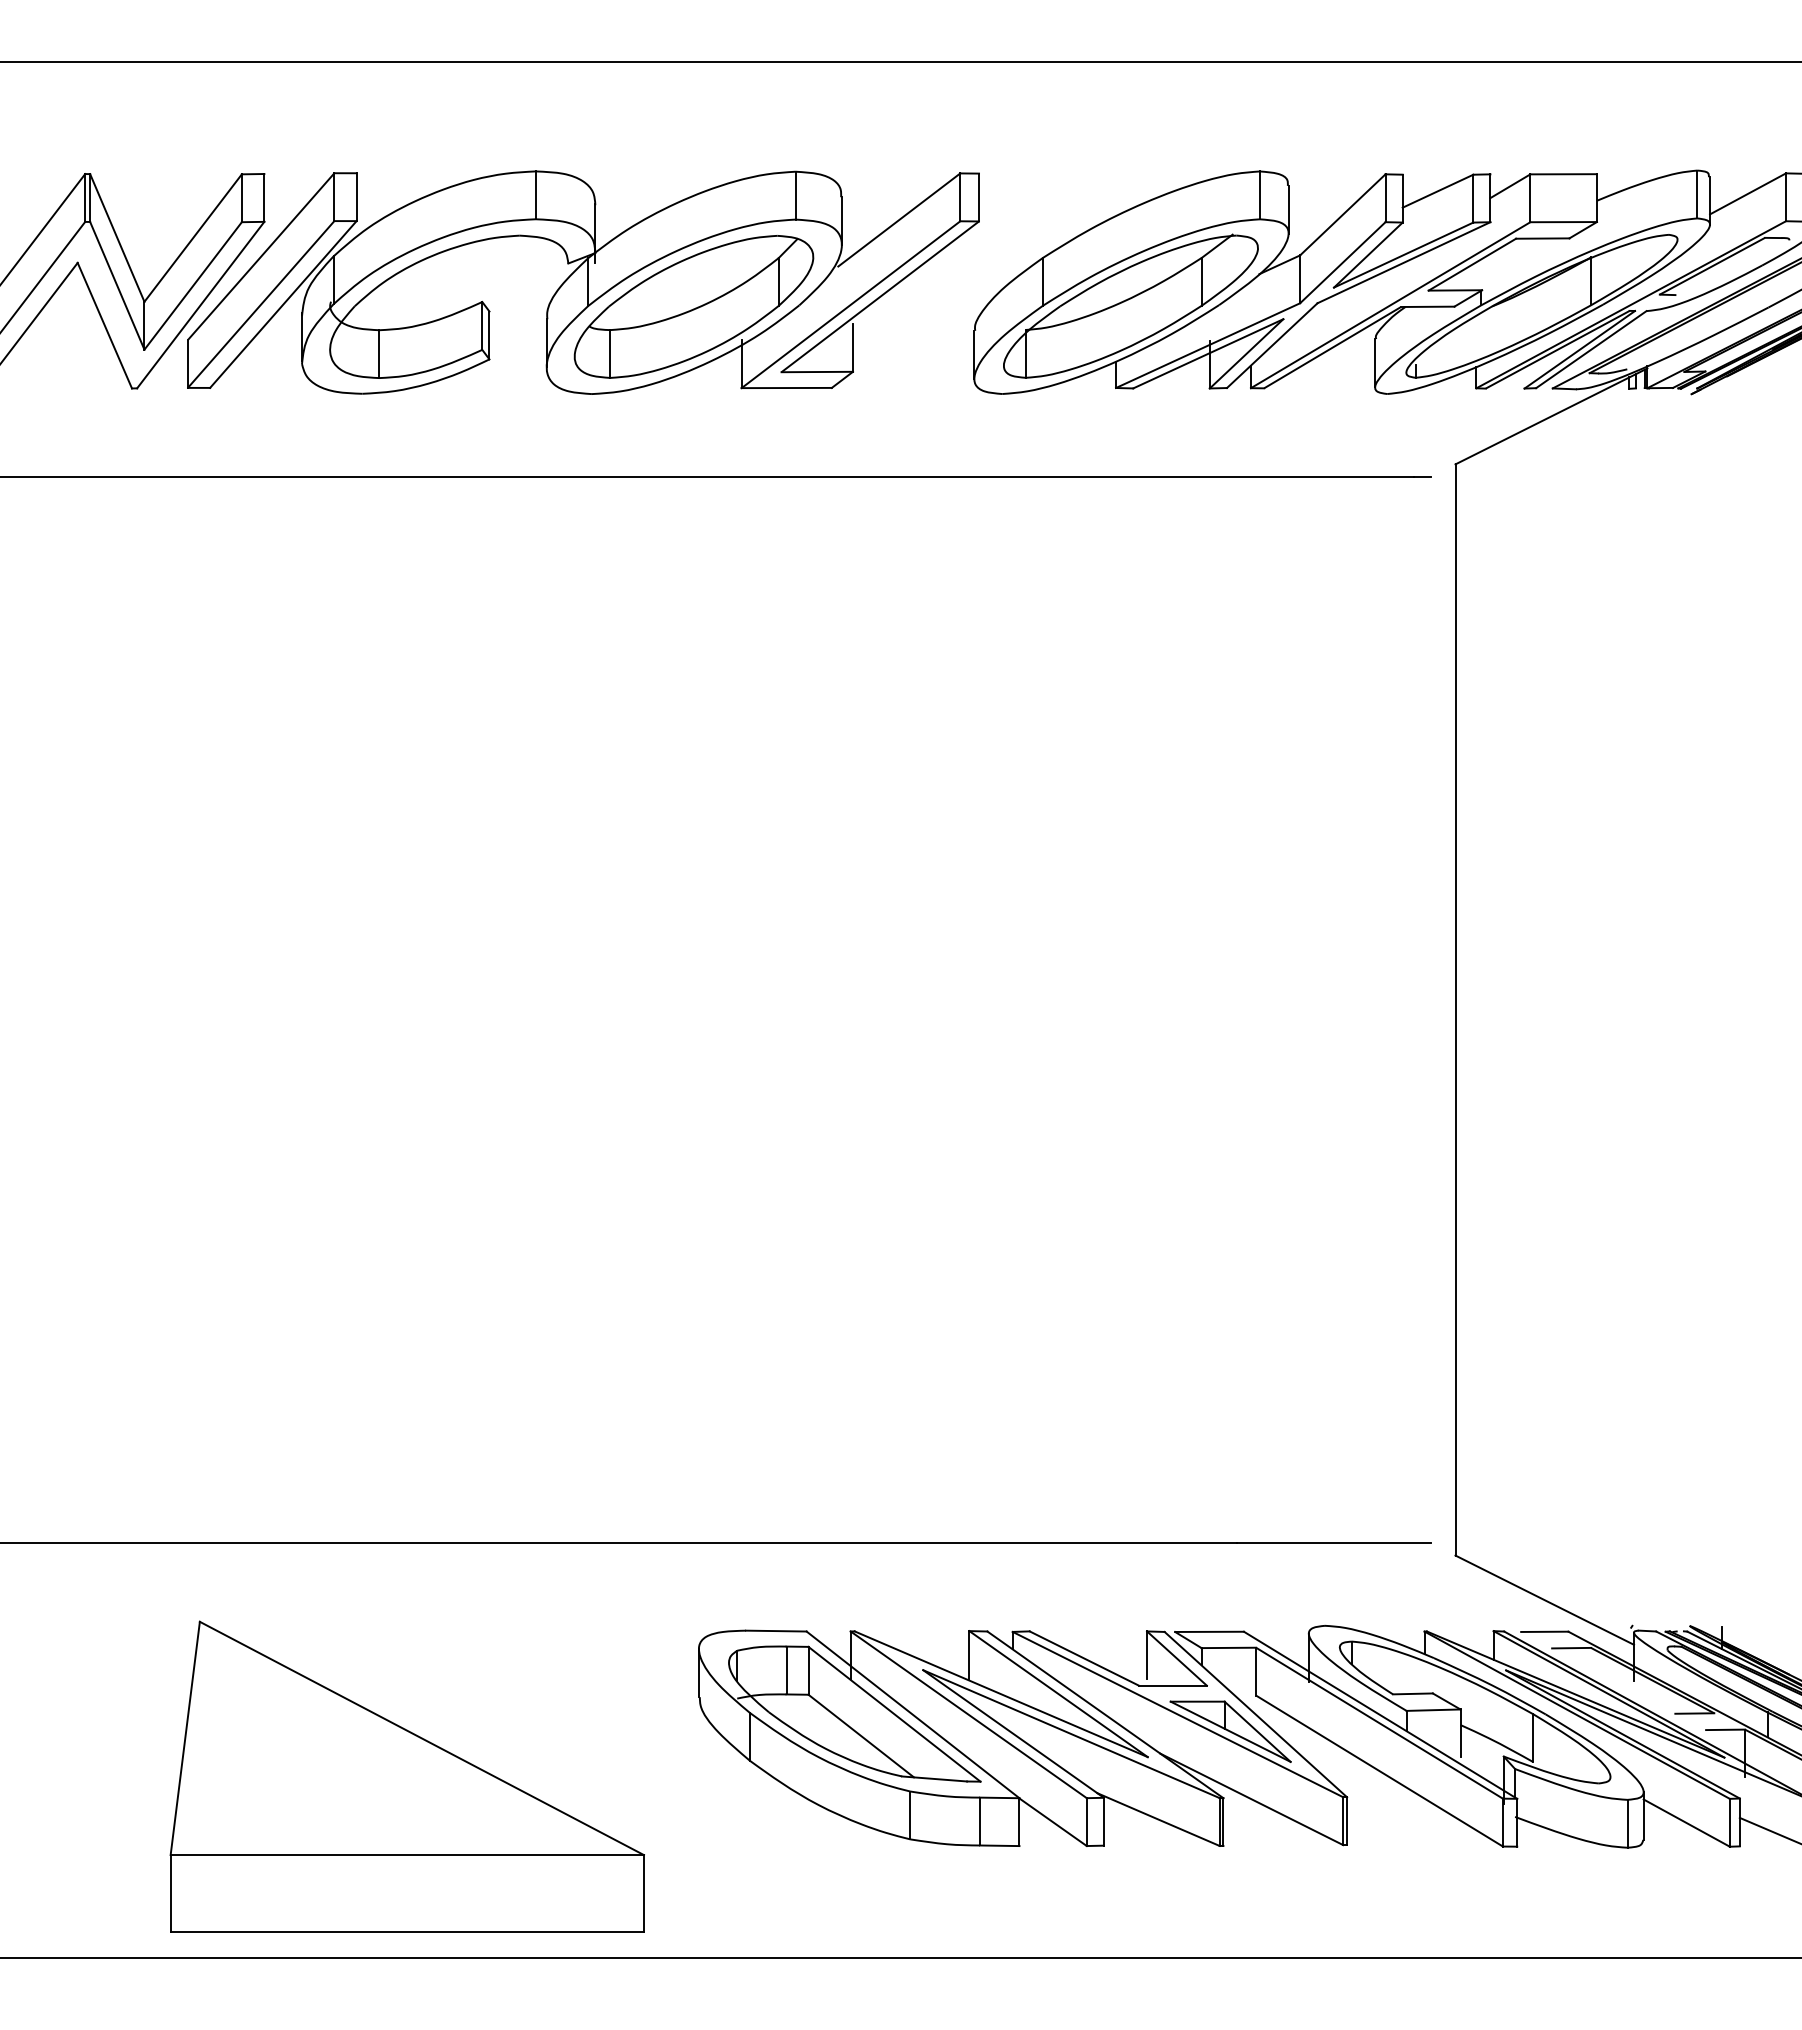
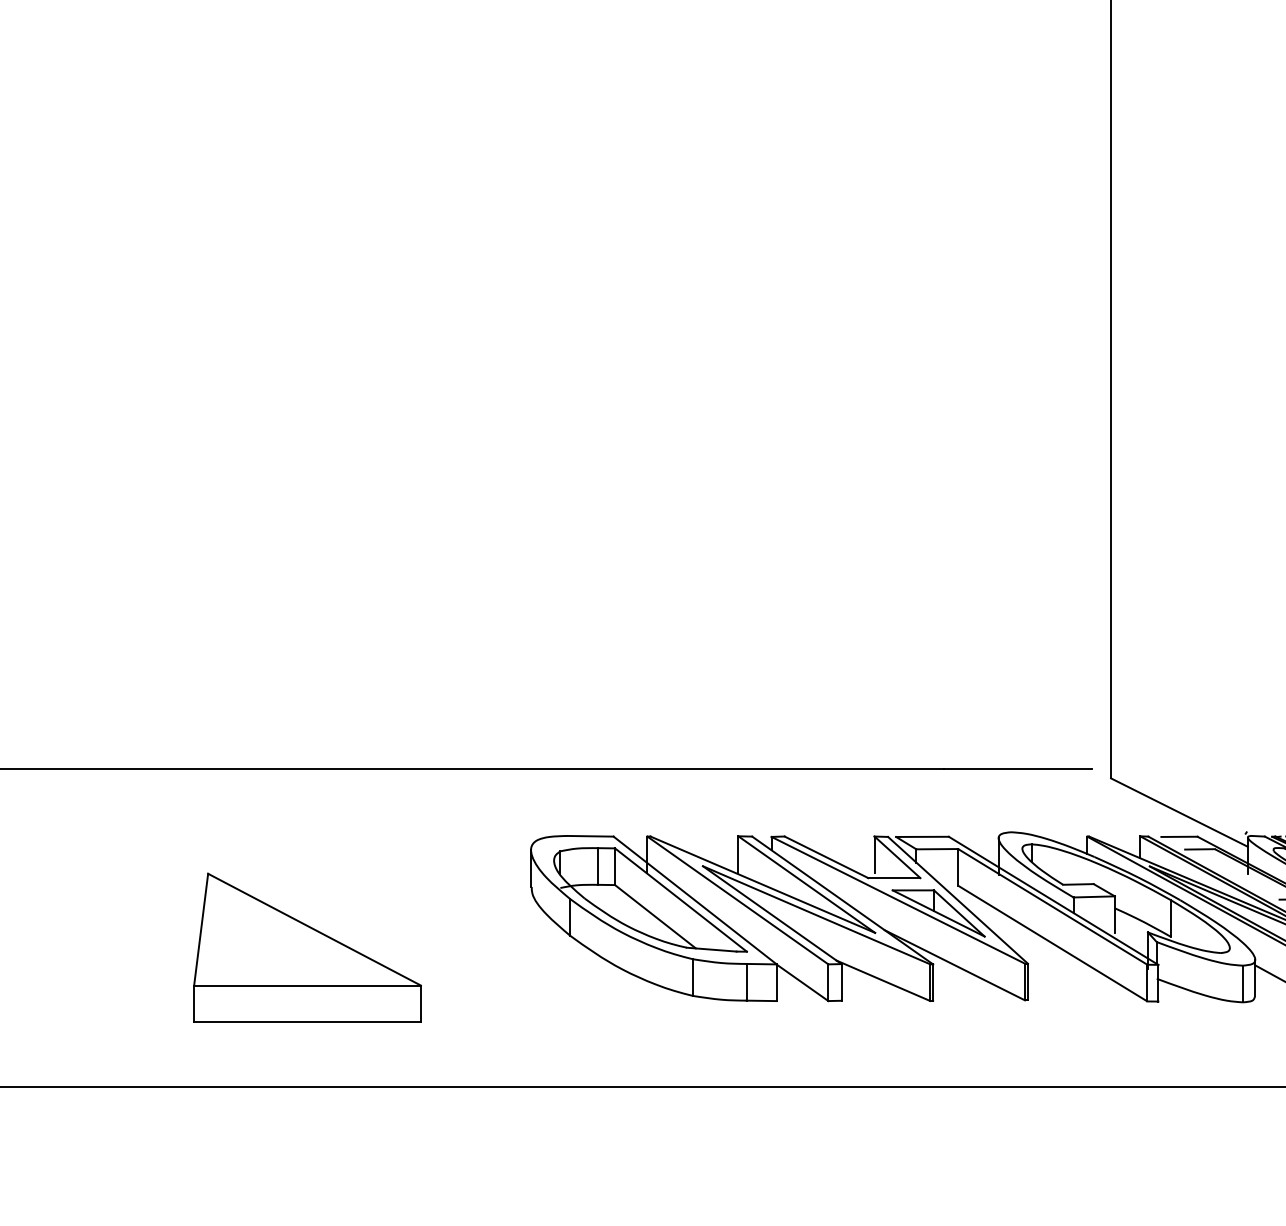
part: (407, 1776) -> (307, 947), size x0.62

